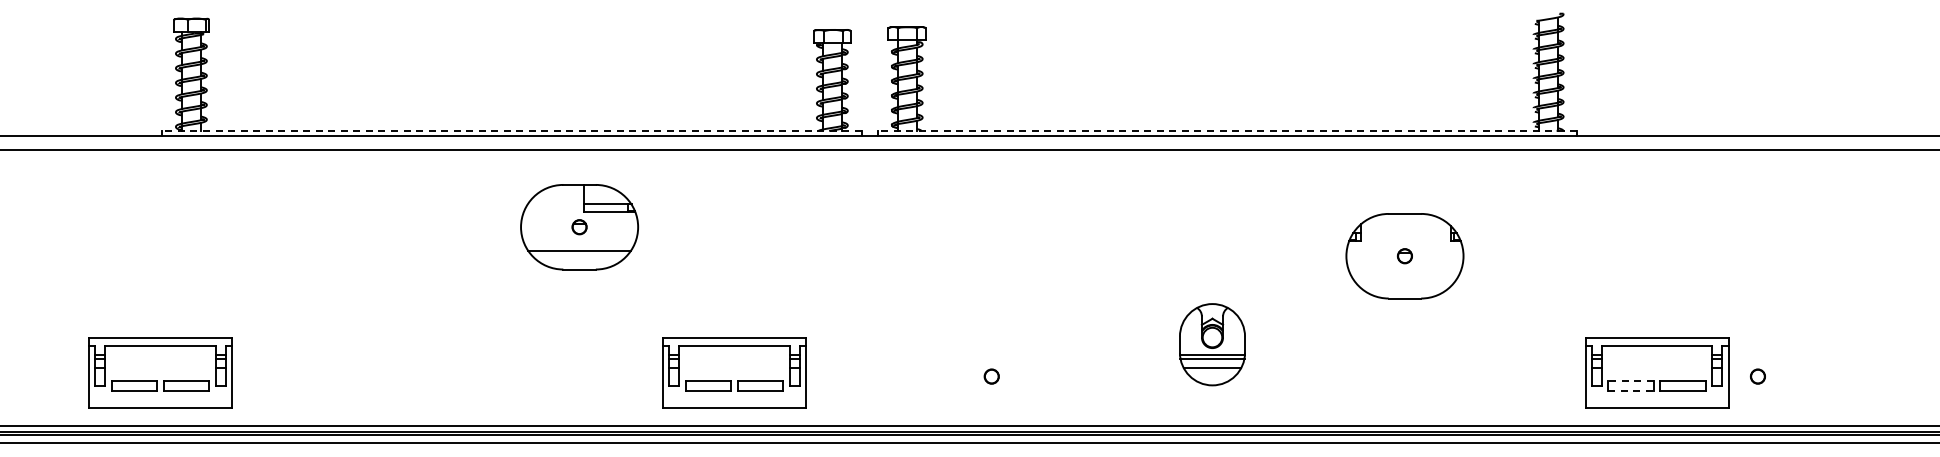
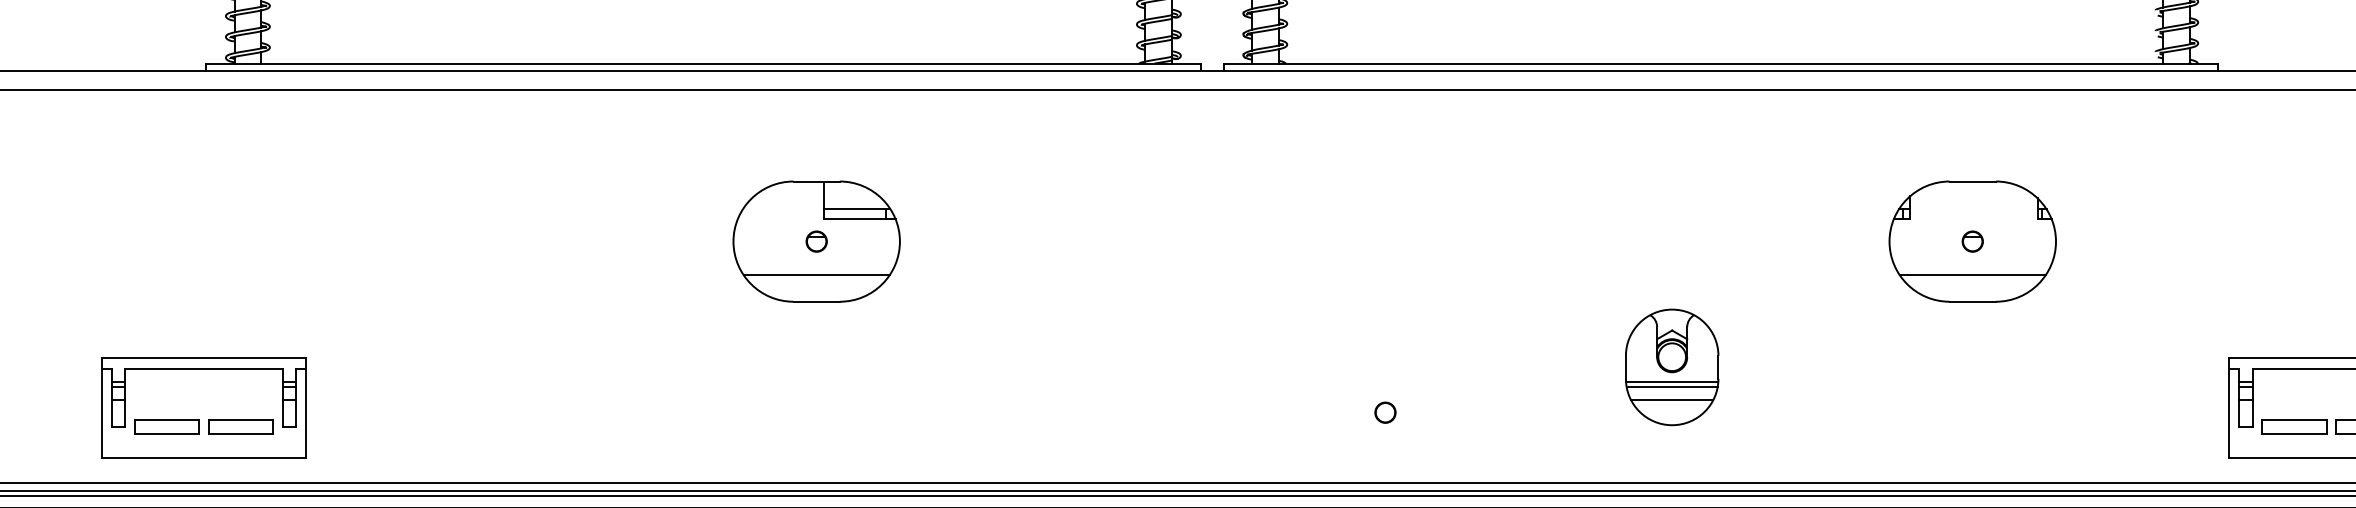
line: (511, 130) -> (702, 62), dashed -> solid
line: (1227, 130) -> (1720, 62), dashed -> solid
part: (579, 227) -> (816, 242), moved
line: (1404, 279) -> (1972, 274), added
part: (1212, 344) -> (1672, 367), moved
part: (734, 372) -> (1019, 406), removed
line: (1631, 381) -> (2294, 419), dashed -> solid
line: (1631, 391) -> (2294, 433), dashed -> solid

